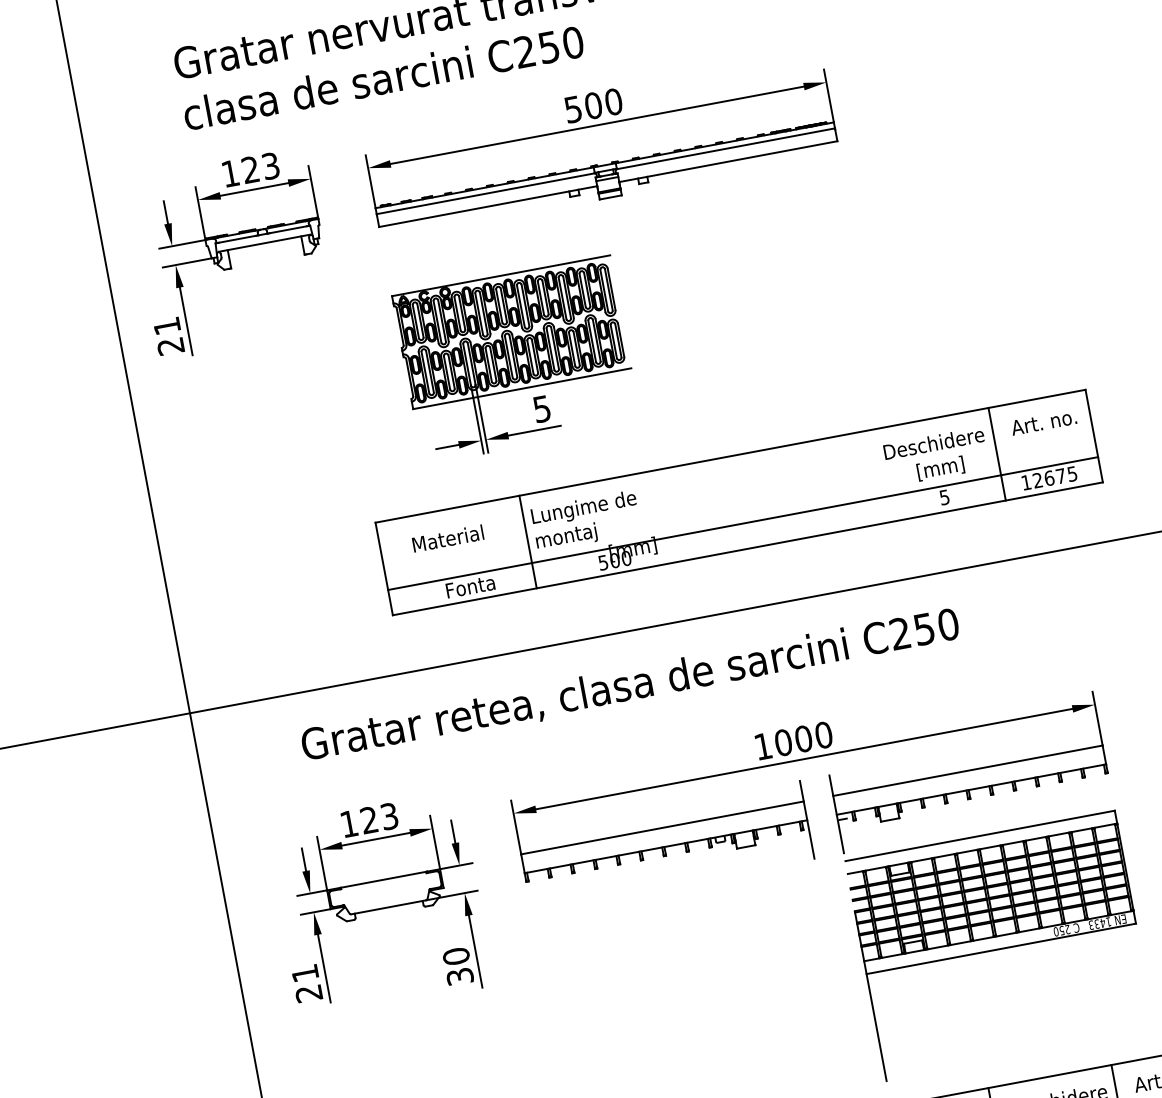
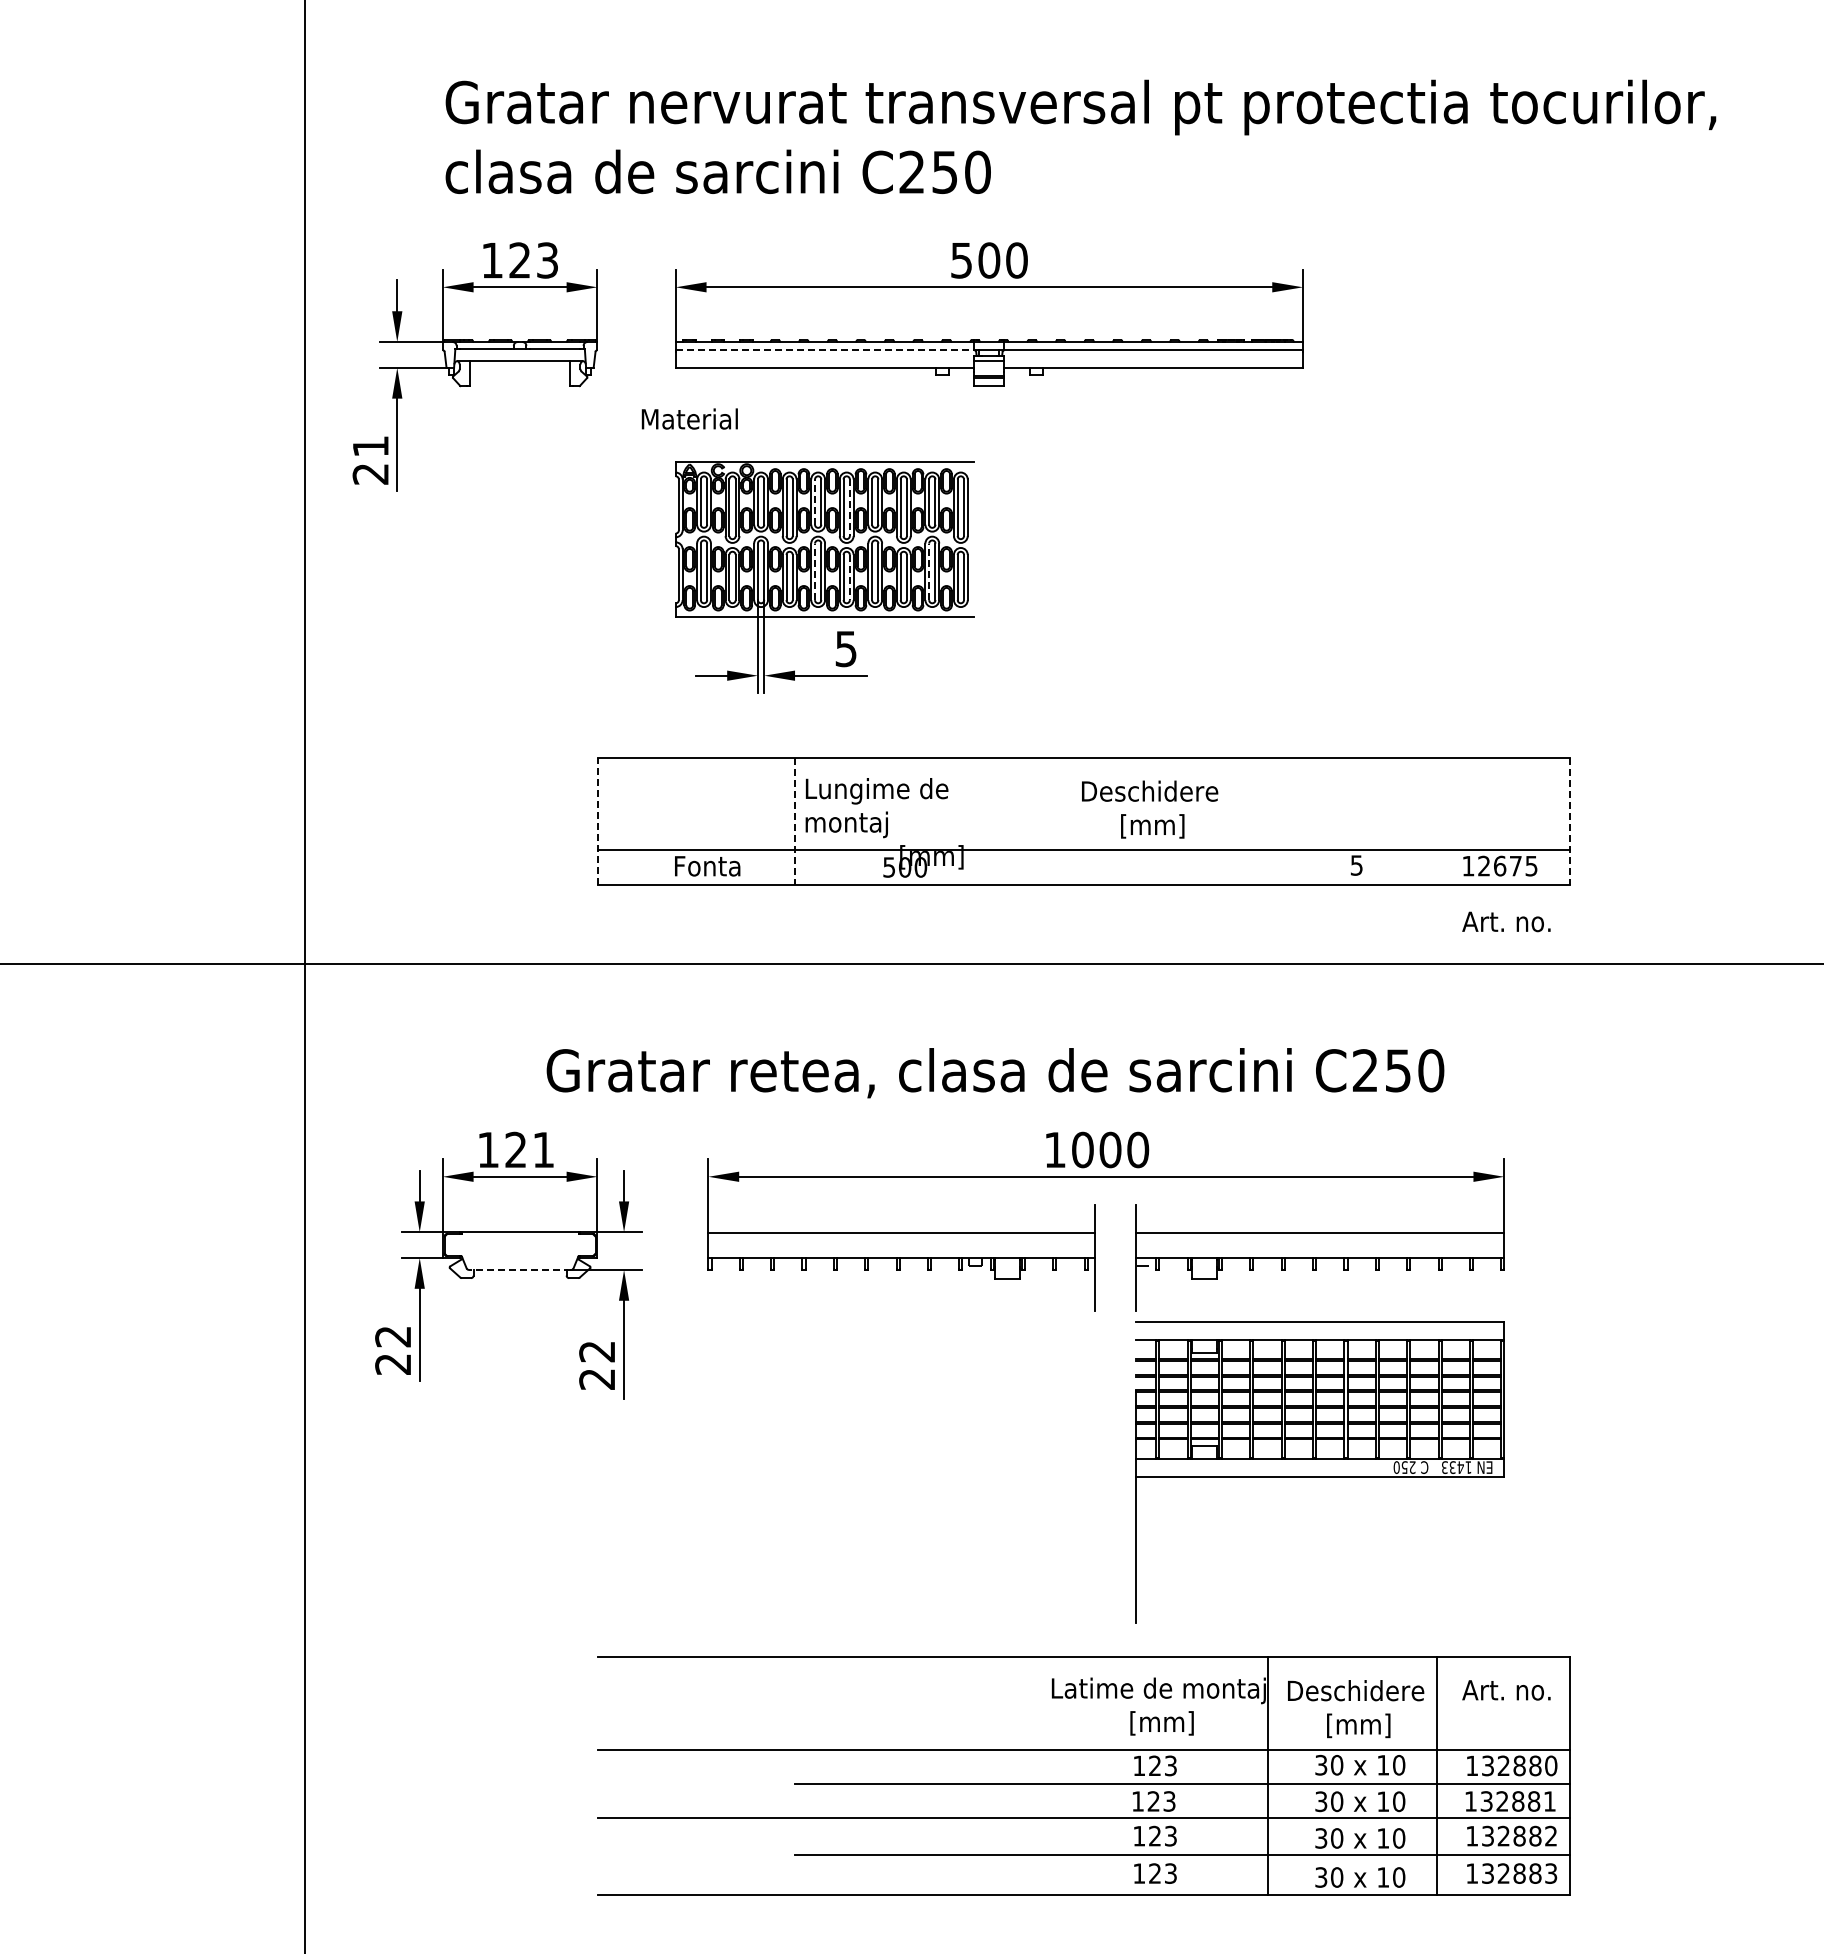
line: (486, 193) -> (825, 350), solid -> dashed
line: (499, 306) -> (815, 502), solid -> dashed
line: (525, 306) -> (849, 508), solid -> dashed
line: (592, 341) -> (929, 571), solid -> dashed
line: (509, 356) -> (815, 571), solid -> dashed
line: (534, 356) -> (849, 577), solid -> dashed
text: (1043, 422) -> (1506, 921), moved
line: (1094, 436) -> (1569, 821), solid -> dashed
line: (996, 453) -> (1436, 820), removed
text: (936, 456) -> (1150, 809), moved
text: (447, 538) -> (689, 418), moved
line: (527, 542) -> (794, 821), solid -> dashed
line: (383, 568) -> (597, 820), solid -> dashed
text: (630, 686) -> (995, 1073), moved
text: (389, 816) -> (543, 1149), 123 -> 121
line: (388, 907) -> (519, 1269), solid -> dashed
text: (458, 965) -> (597, 1364), 30 -> 22
text: (304, 973) -> (392, 1336), 21 -> 22

